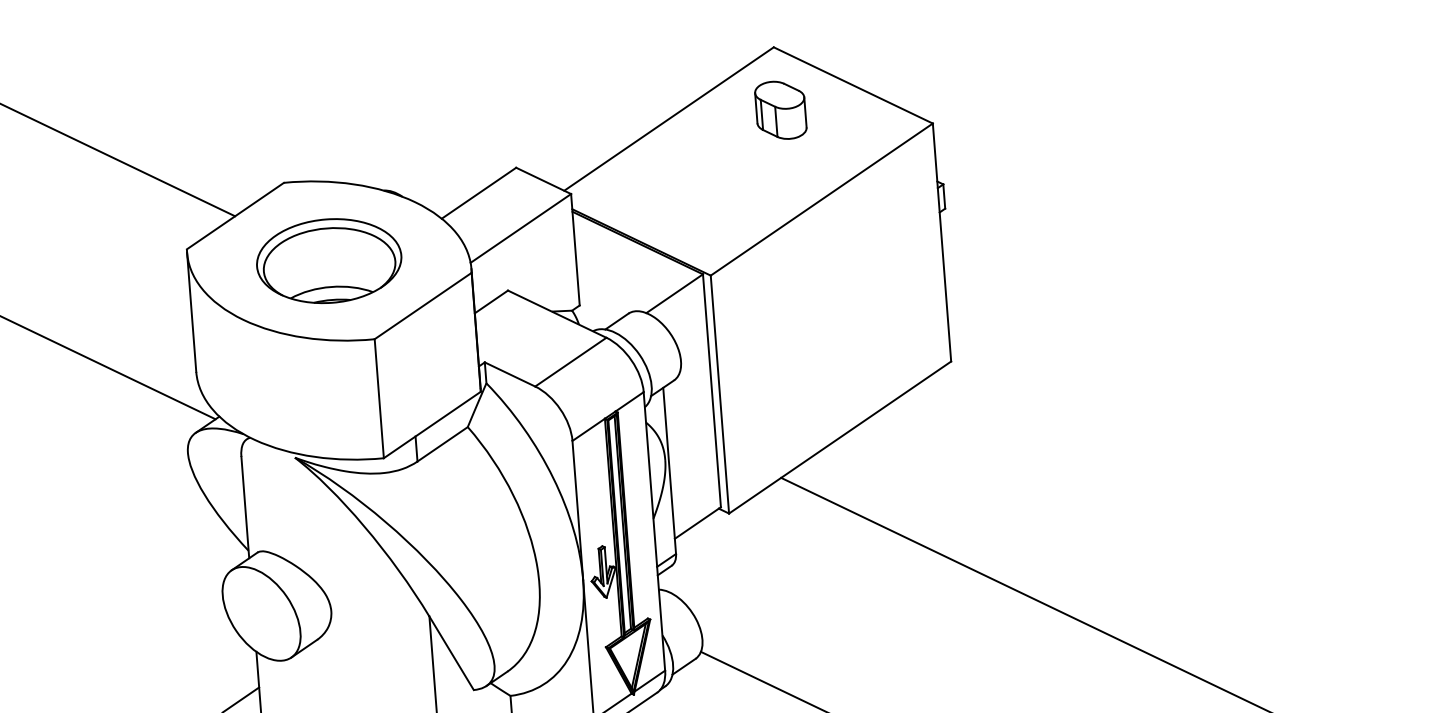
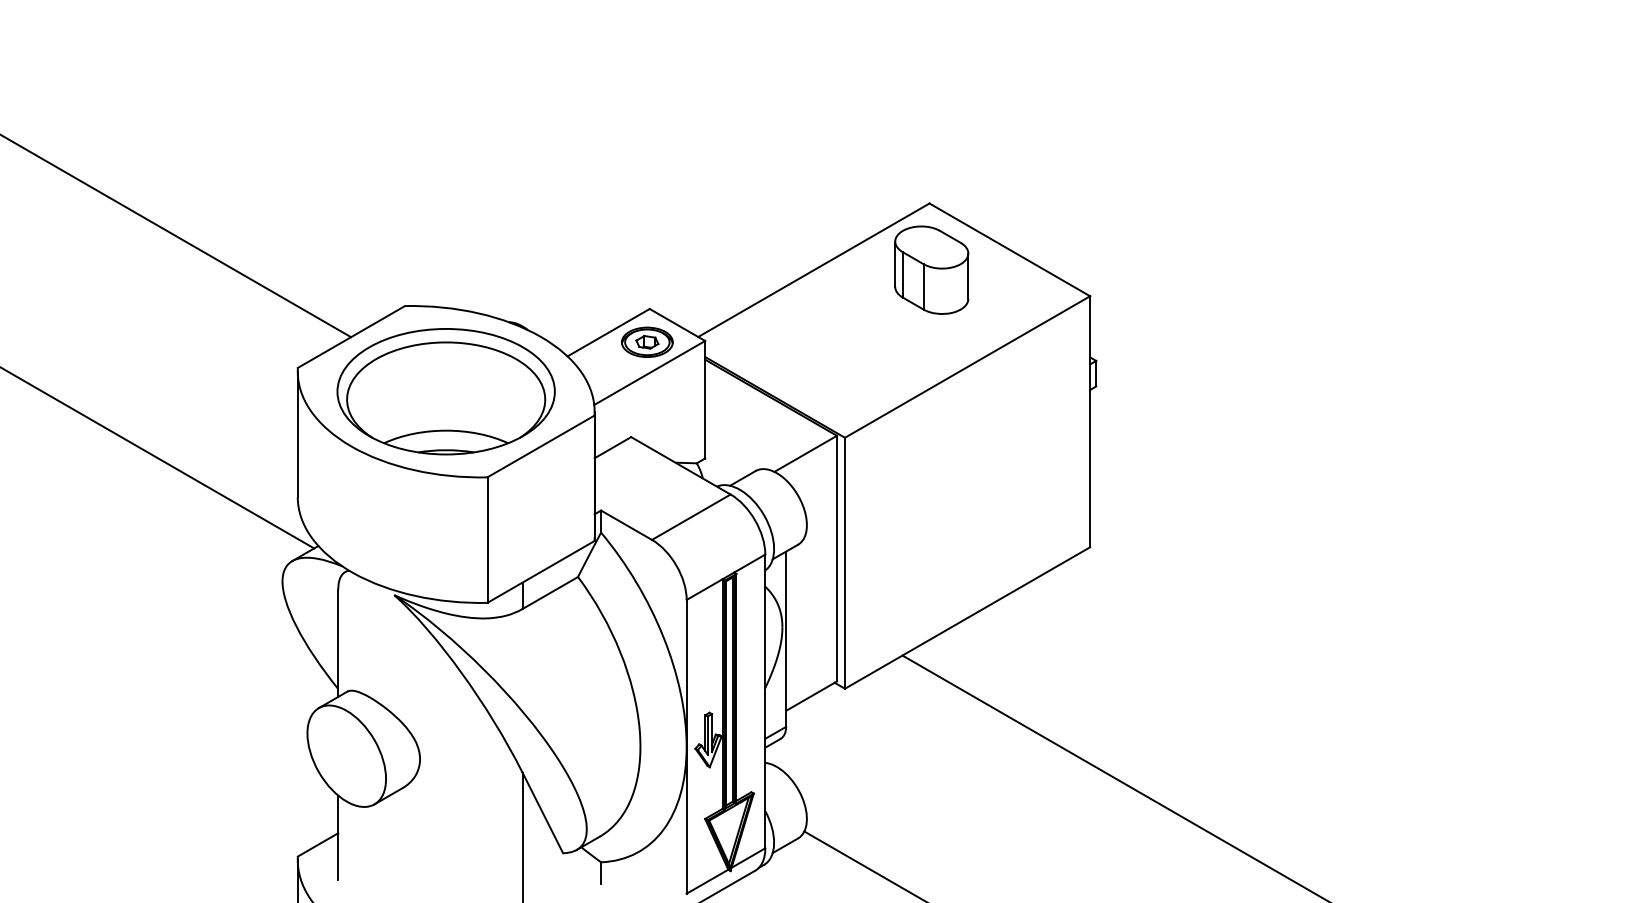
part: (780, 109) -> (931, 269), size x1.43
part: (516, 198) -> (647, 341), added
part: (328, 260) -> (445, 391), size x1.43

